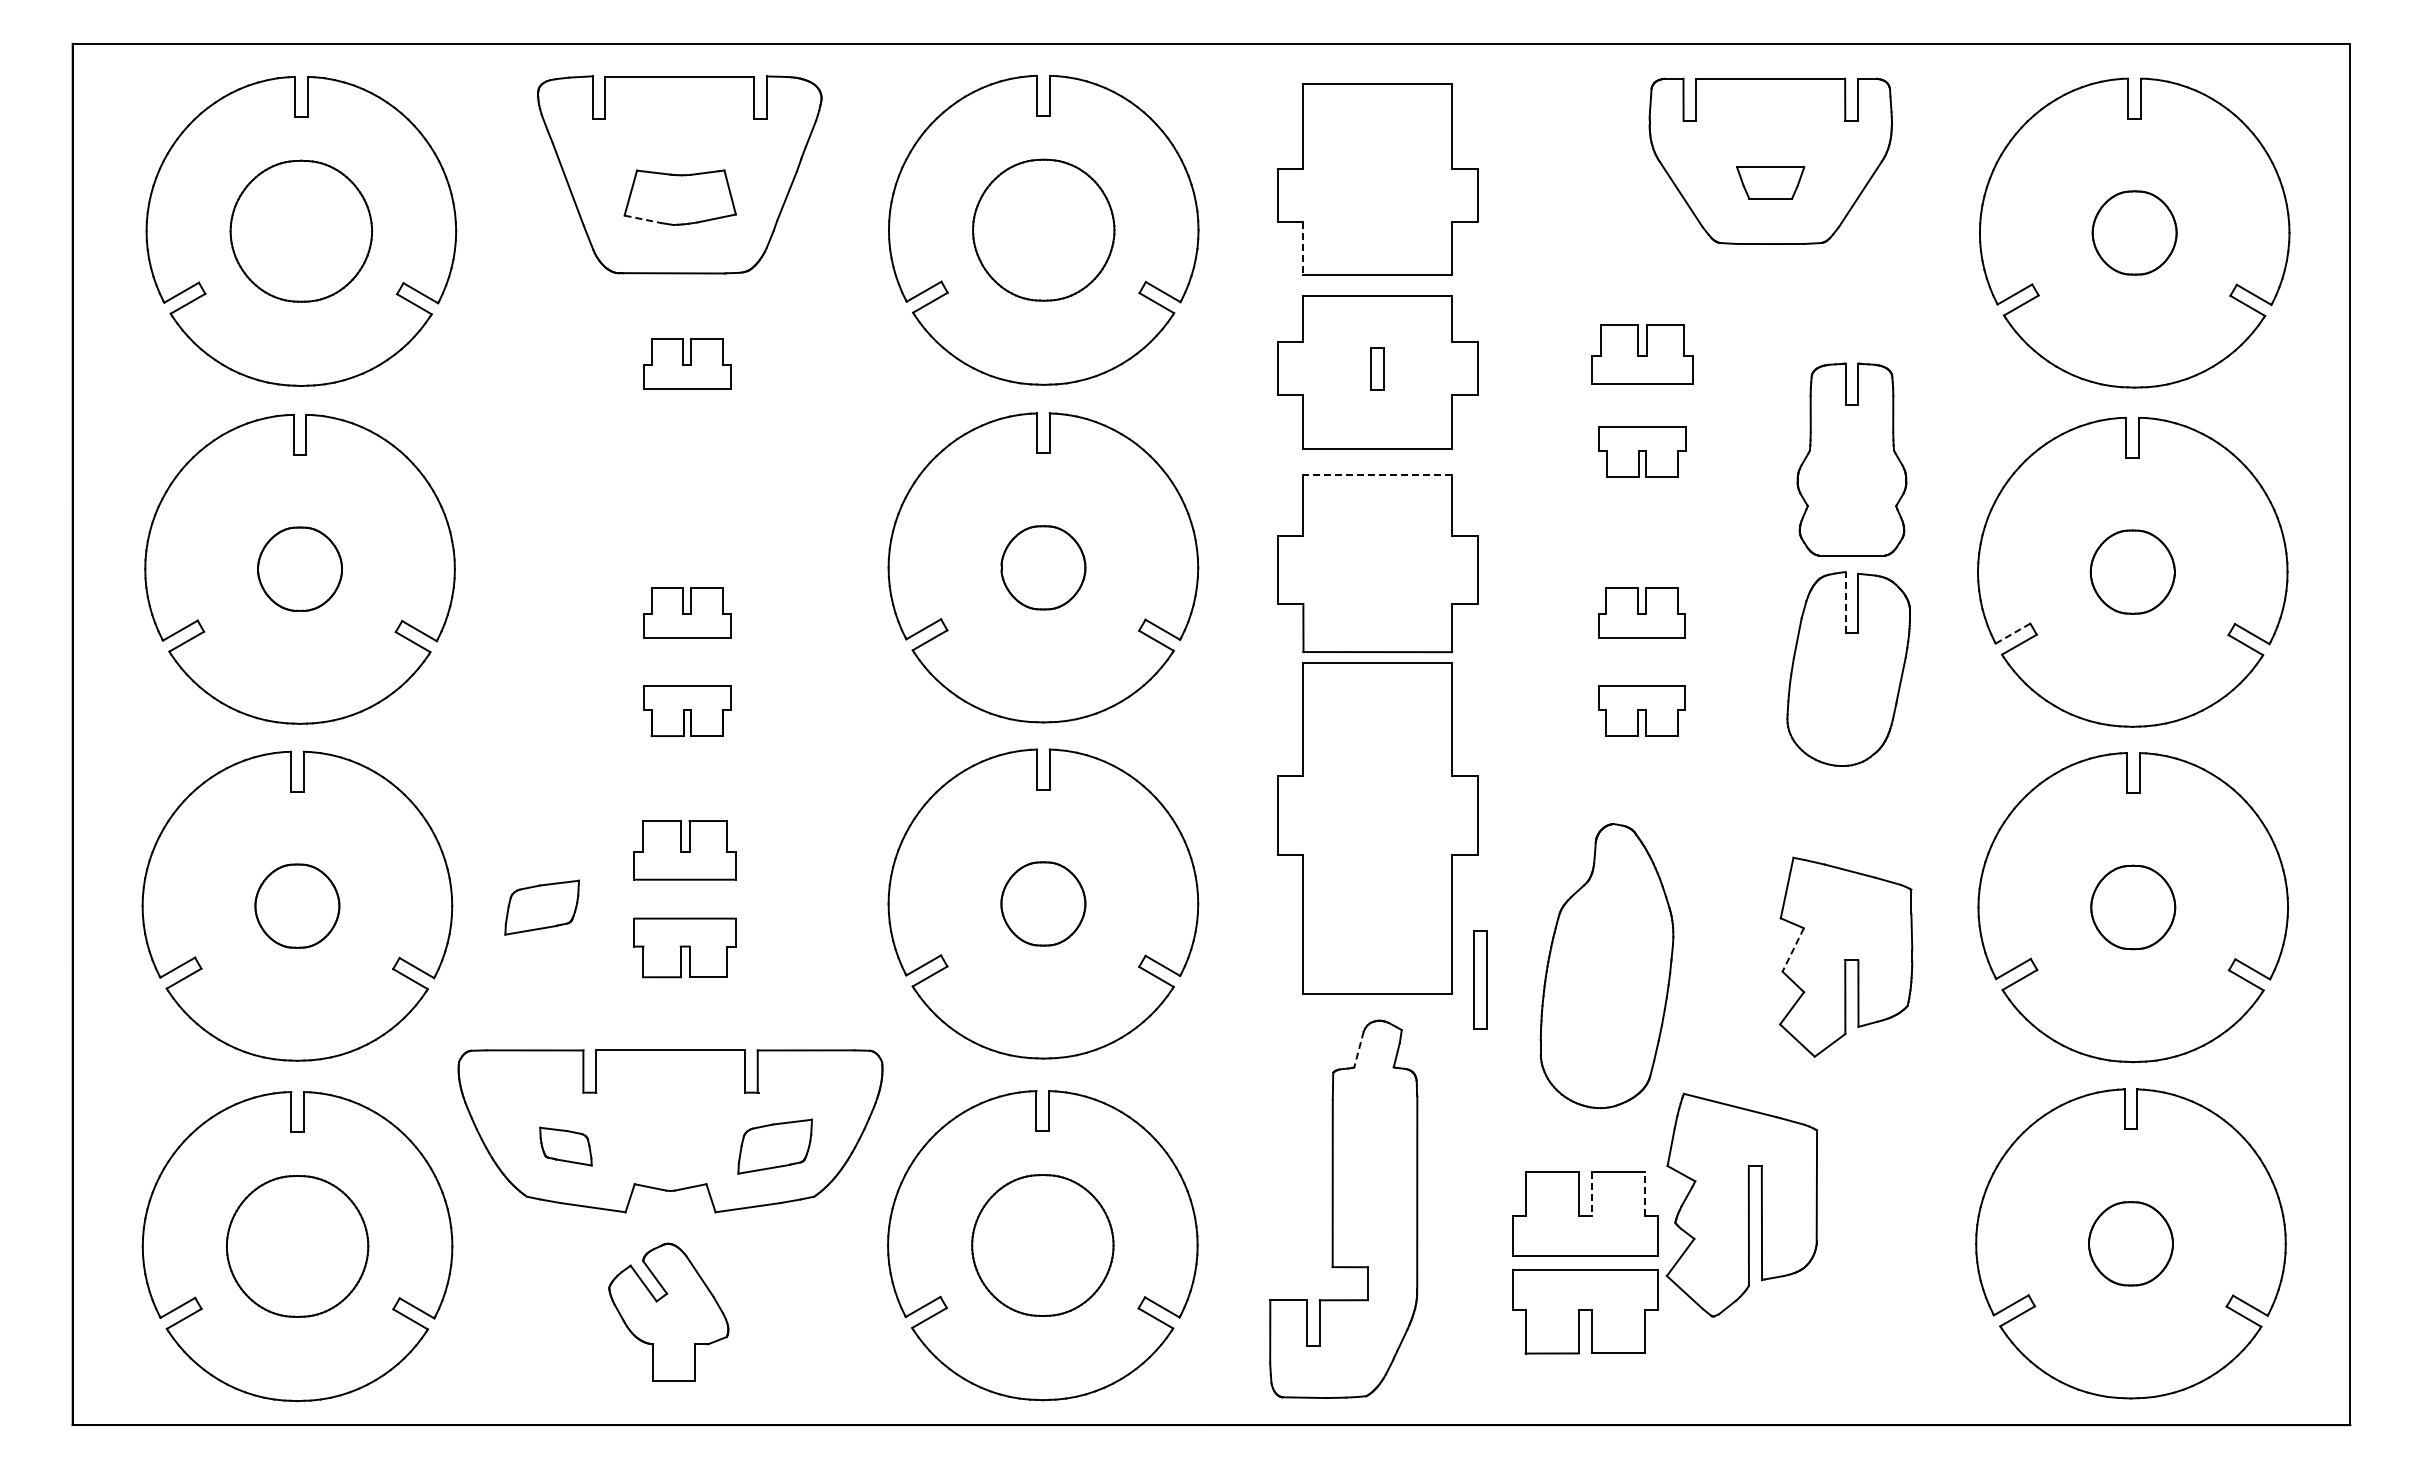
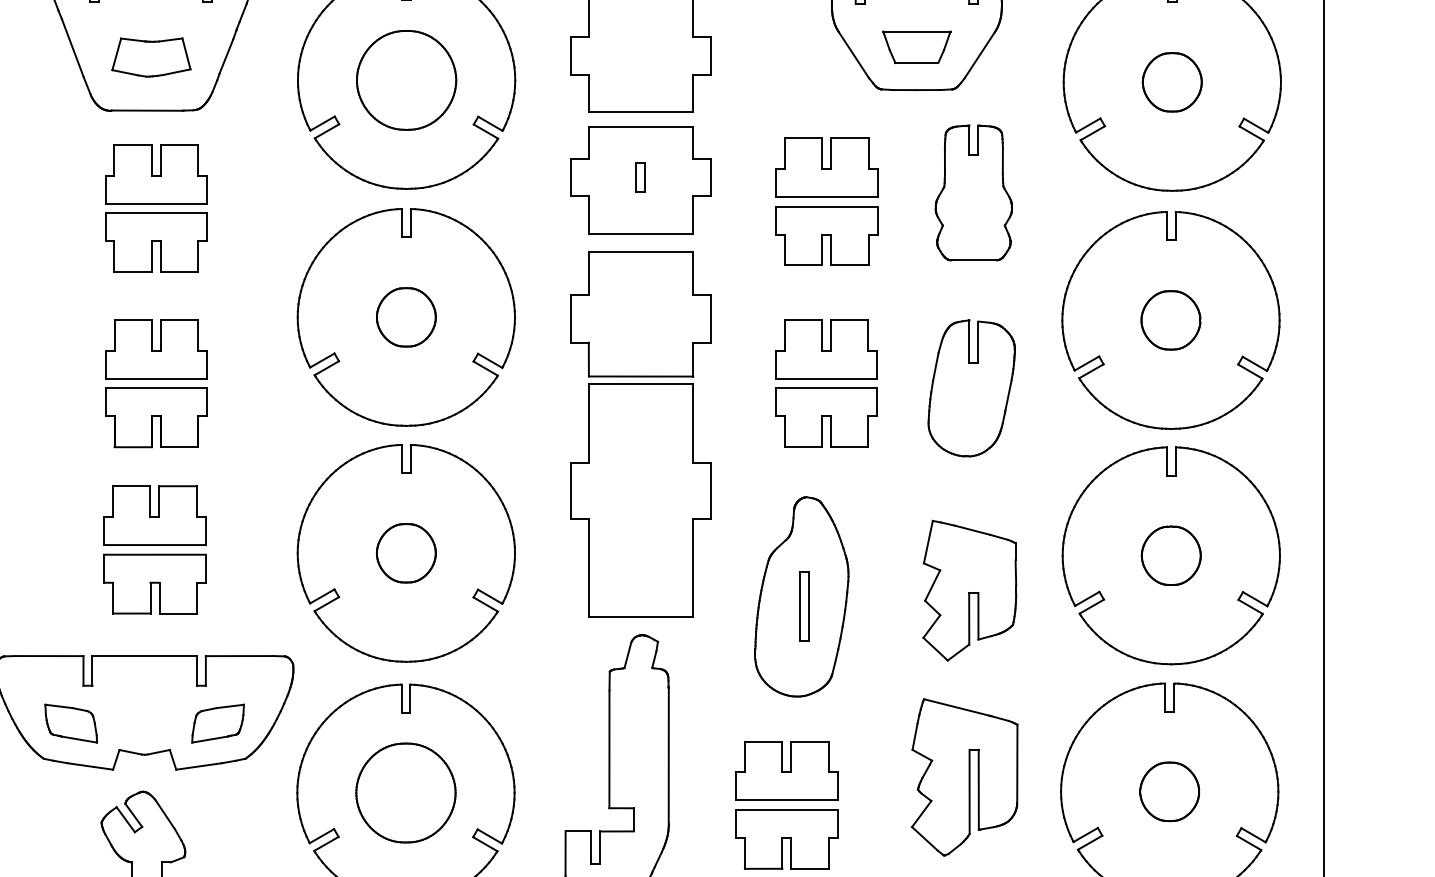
part: (1770, 182) -> (916, 46), size x1.43
line: (643, 219) -> (125, 72), dashed -> solid
line: (1303, 248) -> (588, 93), dashed -> solid
part: (1642, 354) -> (826, 167), size x1.43
part: (687, 363) -> (156, 173), size x1.67
part: (1642, 451) -> (826, 235), size x1.67
part: (1851, 459) -> (973, 192), moved
part: (687, 461) -> (156, 242), added
line: (1377, 475) -> (640, 252), dashed -> solid
line: (1845, 602) -> (969, 341), dashed -> solid
part: (687, 612) -> (156, 348), size x1.67
part: (1641, 612) -> (826, 348), size x1.67
line: (2013, 633) -> (1087, 363), dashed -> solid
part: (687, 710) -> (156, 417), size x1.67
part: (1641, 710) -> (826, 417), size x1.67
part: (684, 850) -> (154, 515), size x1.43
part: (541, 907) -> (54, 555), removed
part: (684, 947) -> (154, 583), size x1.43
line: (1793, 950) -> (932, 585), dashed -> solid
part: (1480, 979) -> (804, 606), moved
line: (1359, 1049) -> (628, 655), dashed -> solid
part: (565, 1146) -> (70, 723), size x1.43
line: (1591, 1194) -> (791, 757), dashed -> solid
line: (1644, 1194) -> (828, 757), dashed -> solid
part: (1741, 1204) -> (964, 776), moved

